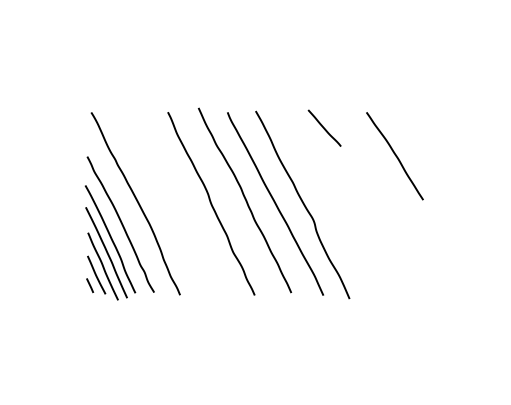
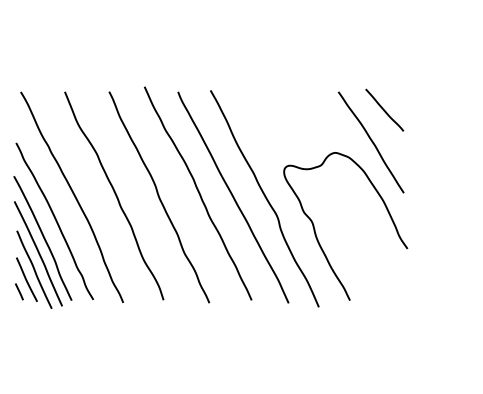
line: (324, 127) -> (384, 109), moved
curve: (172, 201) -> (114, 194), added
curve: (348, 237) -> (317, 236), added

